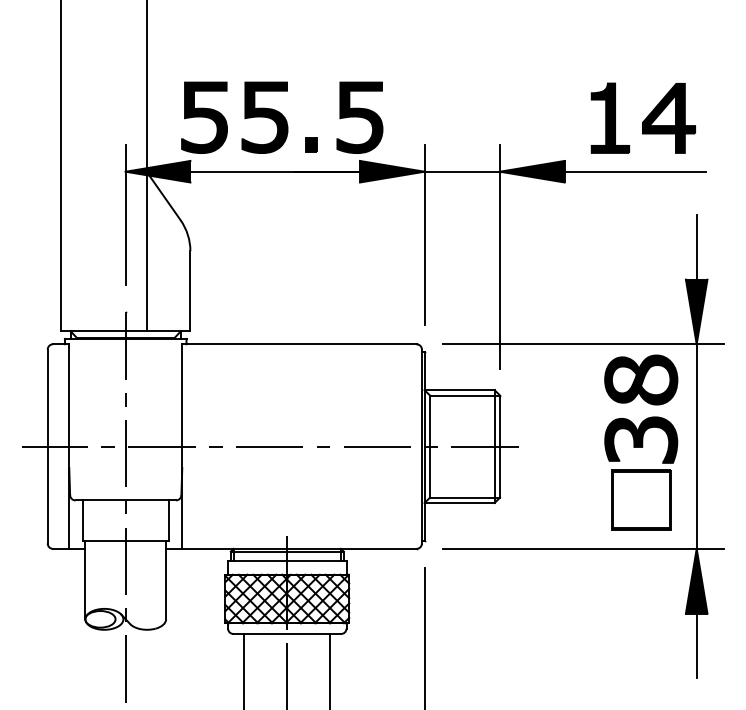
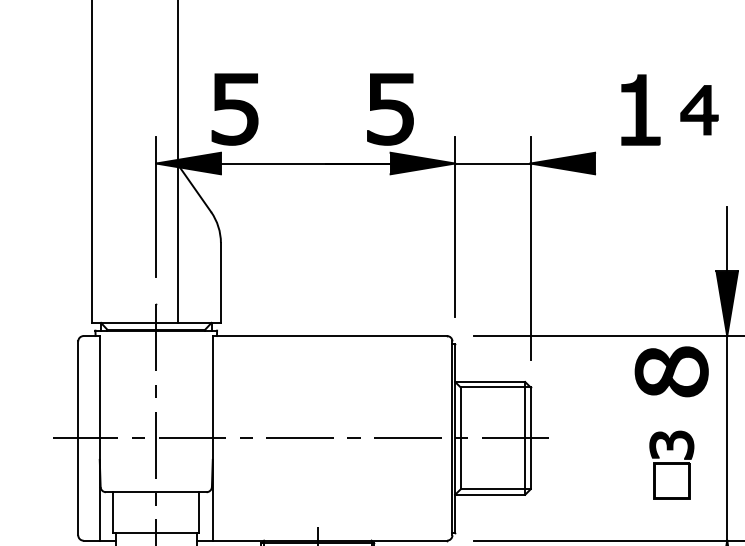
part: (264, 117) -> (295, 109), removed
part: (668, 118) -> (699, 110), size x0.7
part: (311, 144) -> (342, 136), removed
line: (635, 171) -> (666, 163), removed
part: (641, 473) -> (672, 465), size x0.6

